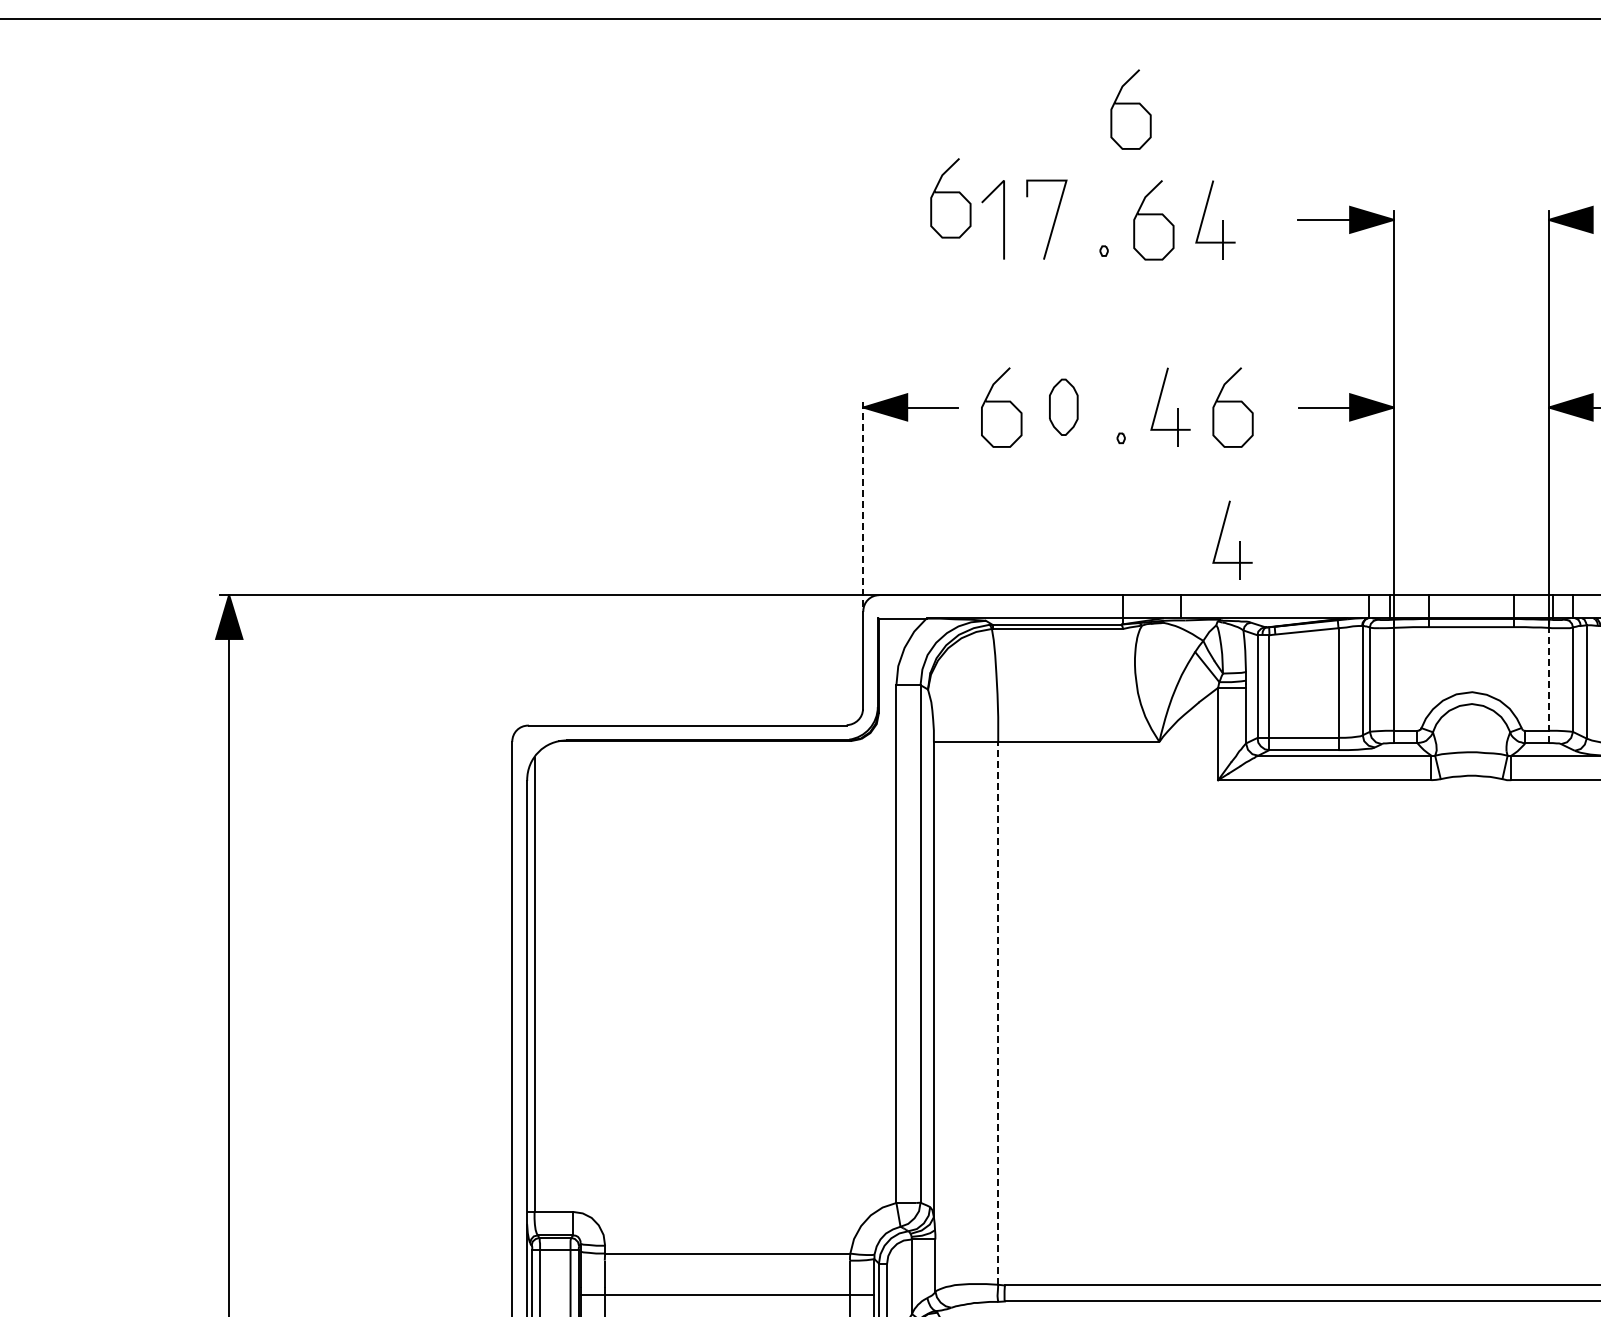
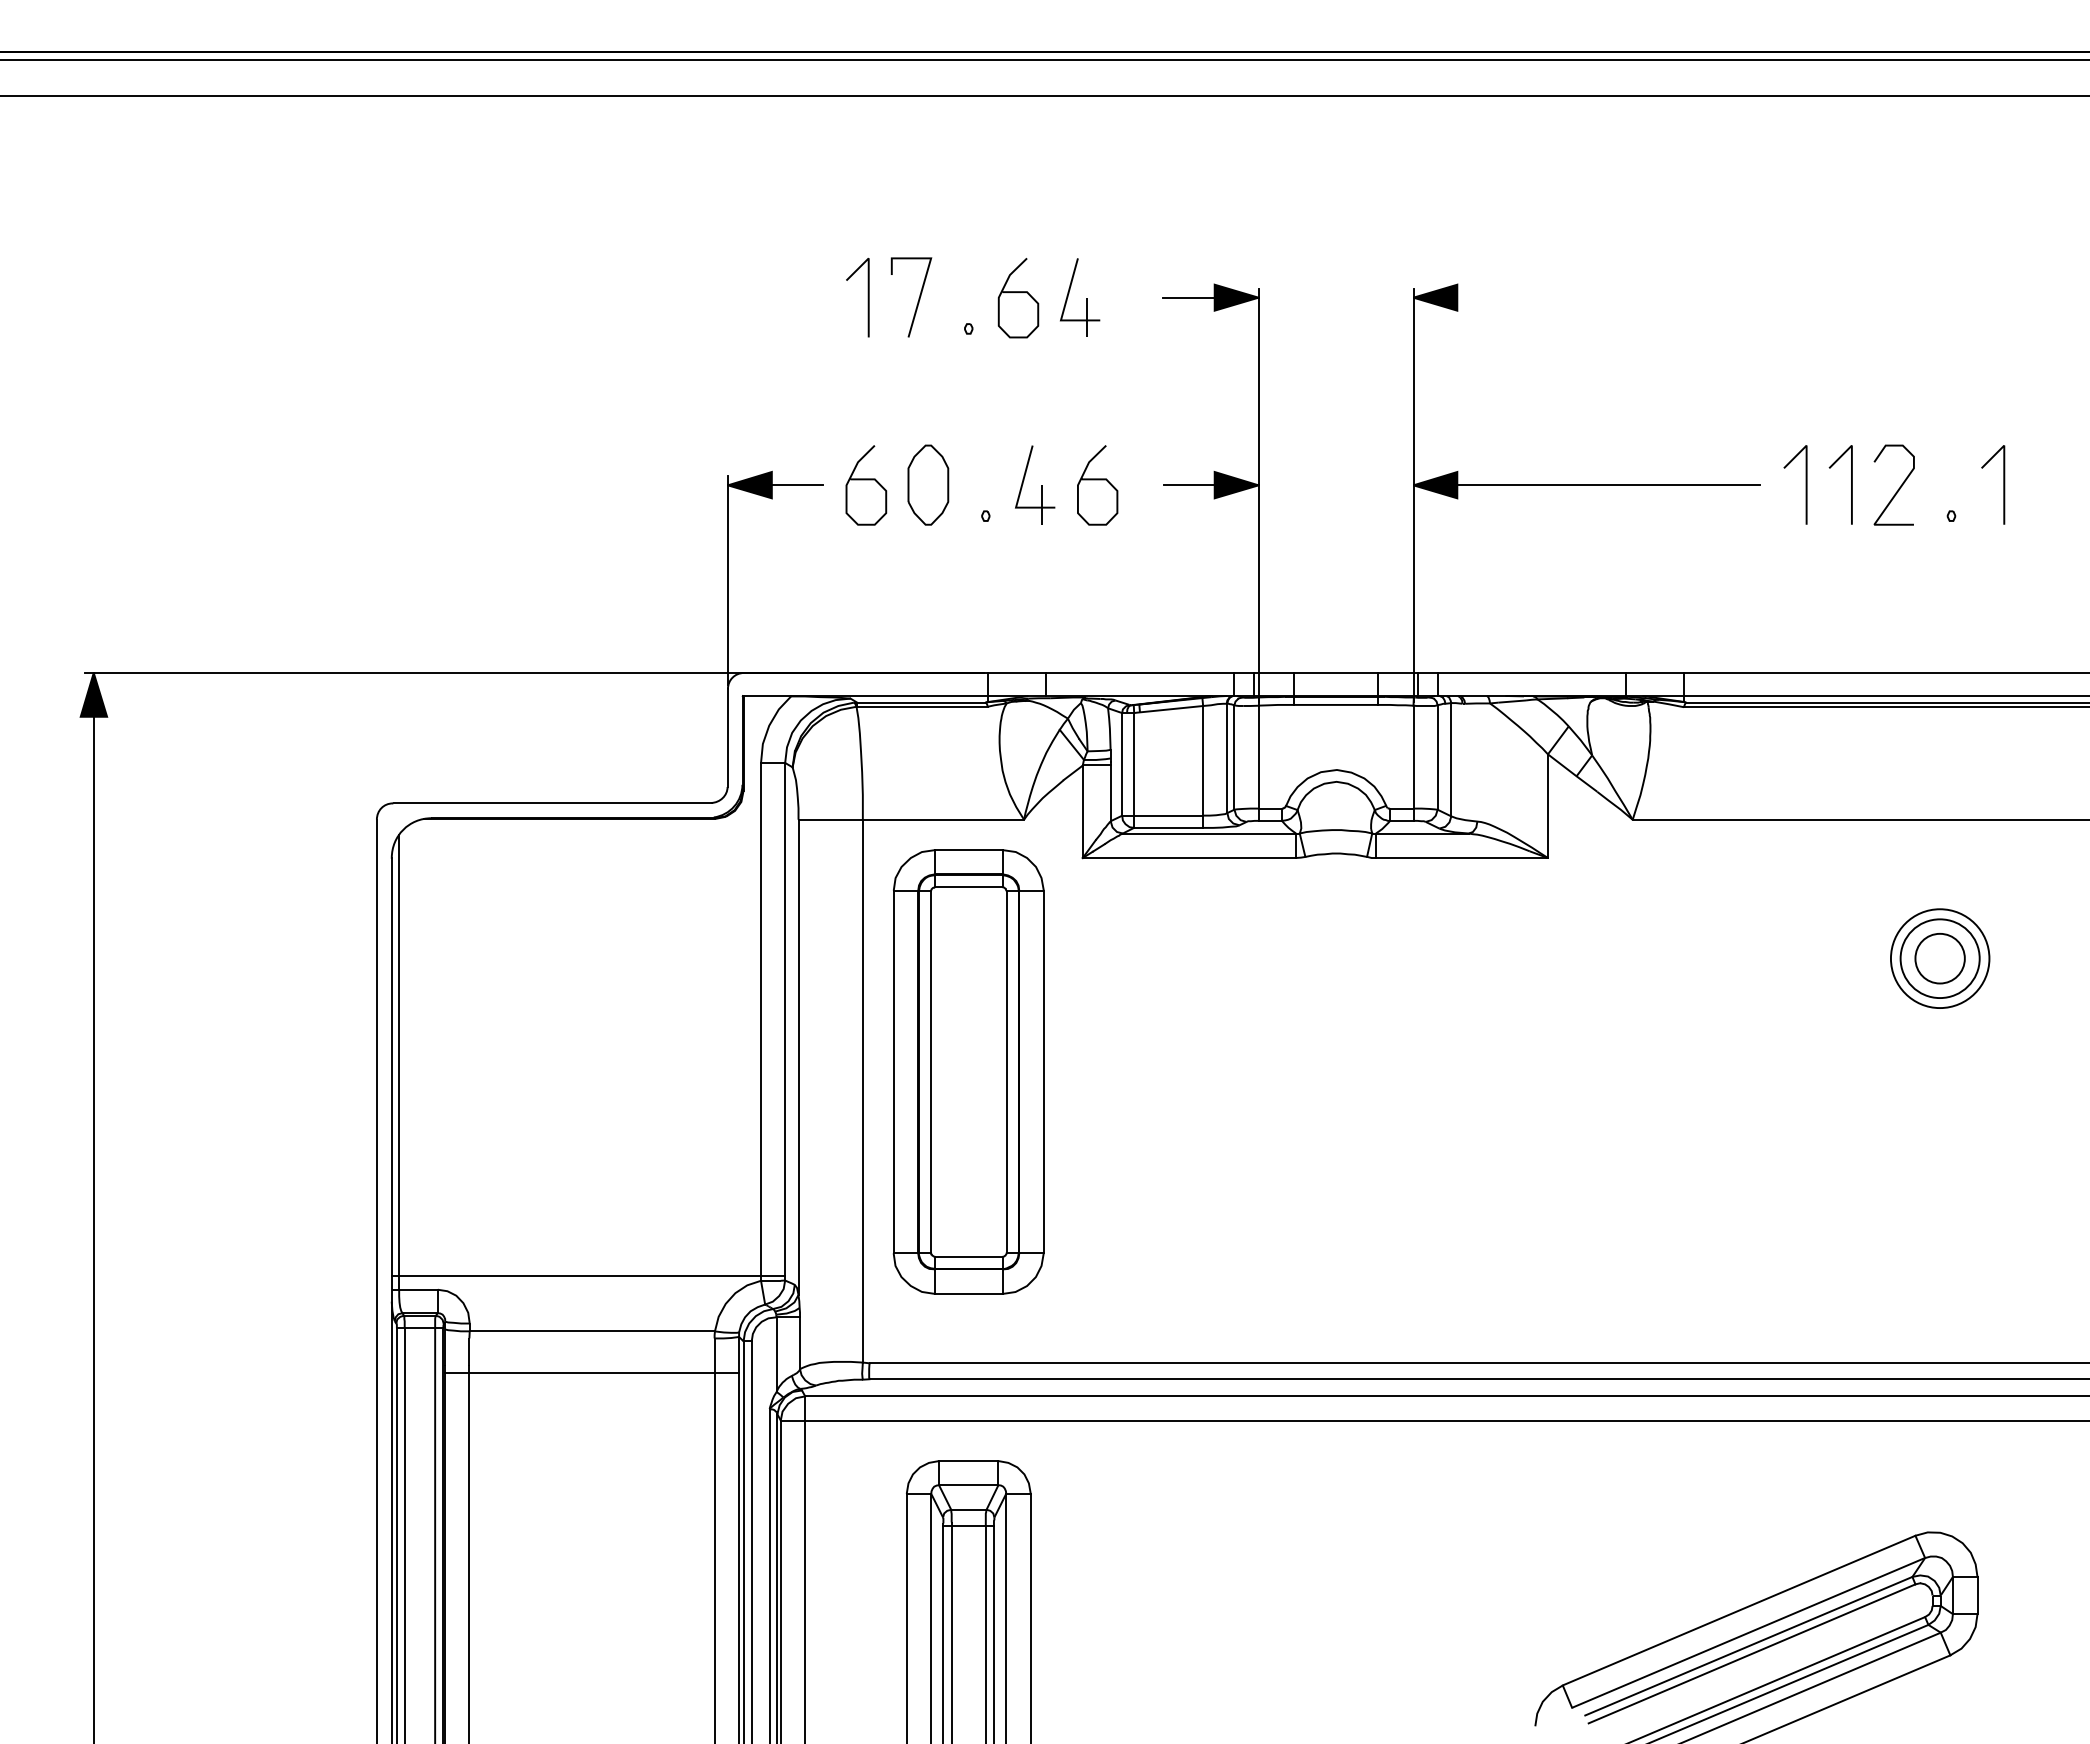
curve: (1130, 104) -> (995, 182), removed
curve: (950, 193) -> (815, 271), removed
part: (1063, 406) -> (928, 484), size x1.43
line: (862, 502) -> (727, 580), dashed -> solid
part: (1238, 540) -> (1103, 618), removed
line: (1548, 685) -> (1413, 763), dashed -> solid
part: (1103, 993) -> (968, 1071), added
line: (997, 1012) -> (862, 1090), dashed -> solid
line: (723, 1198) -> (588, 1276), added

